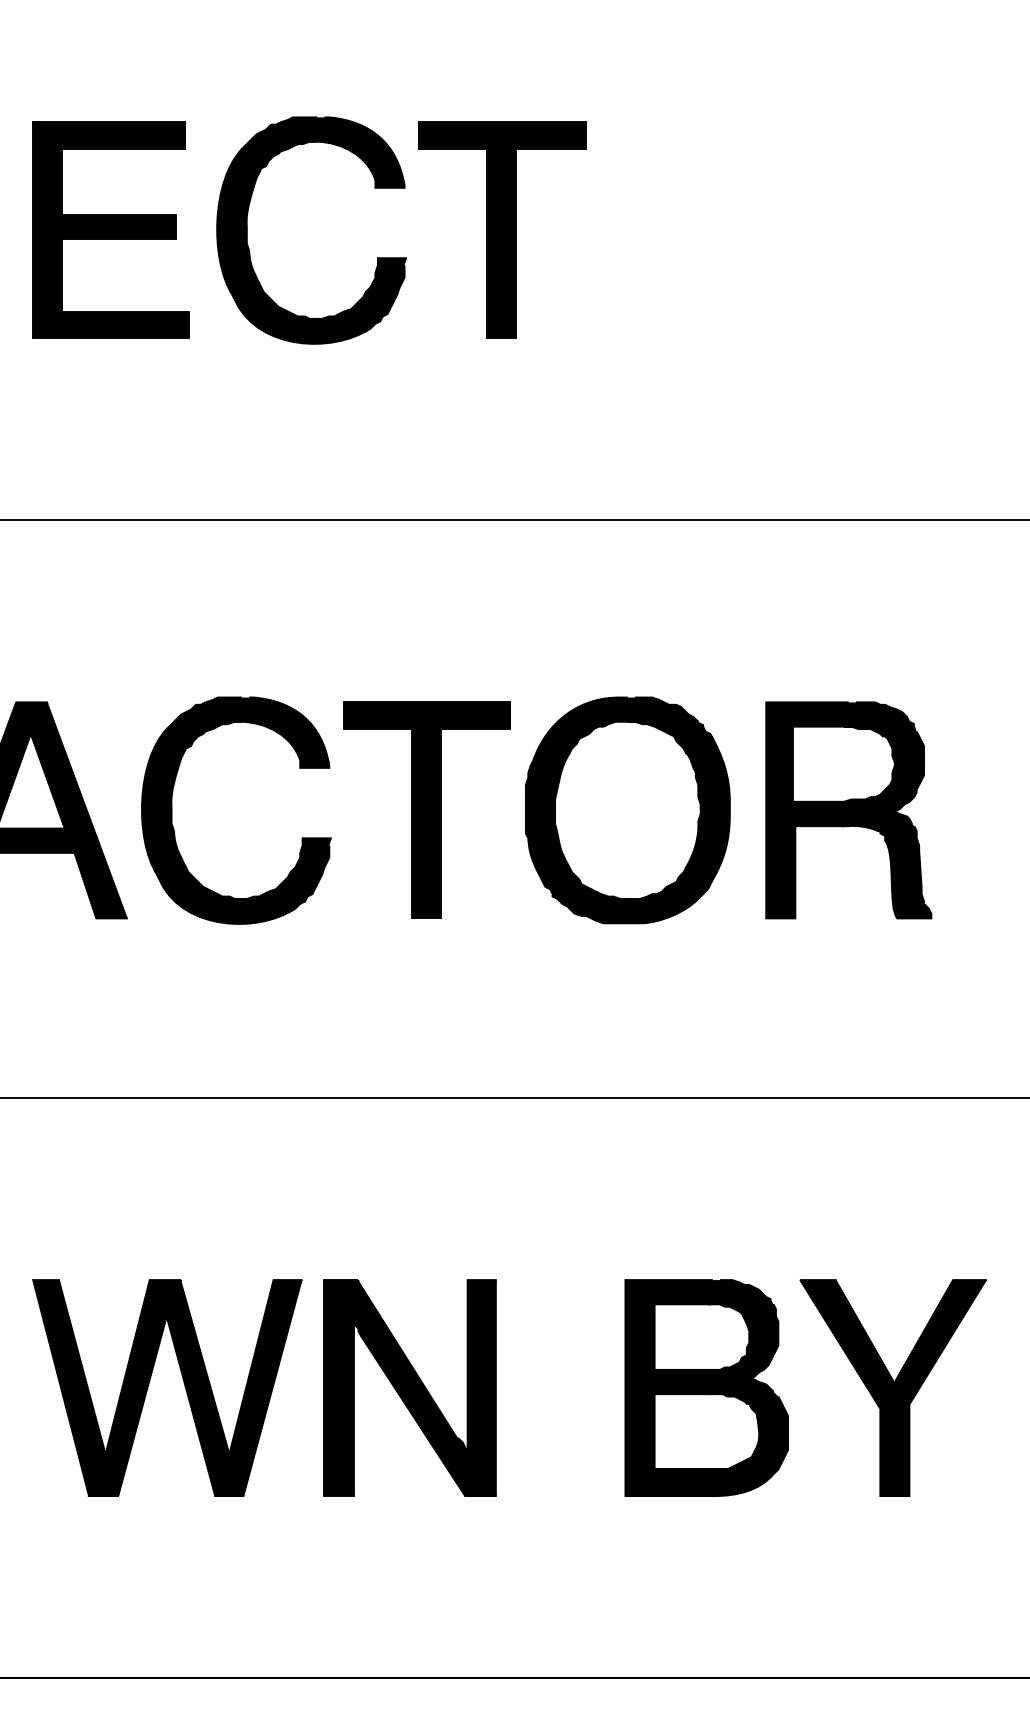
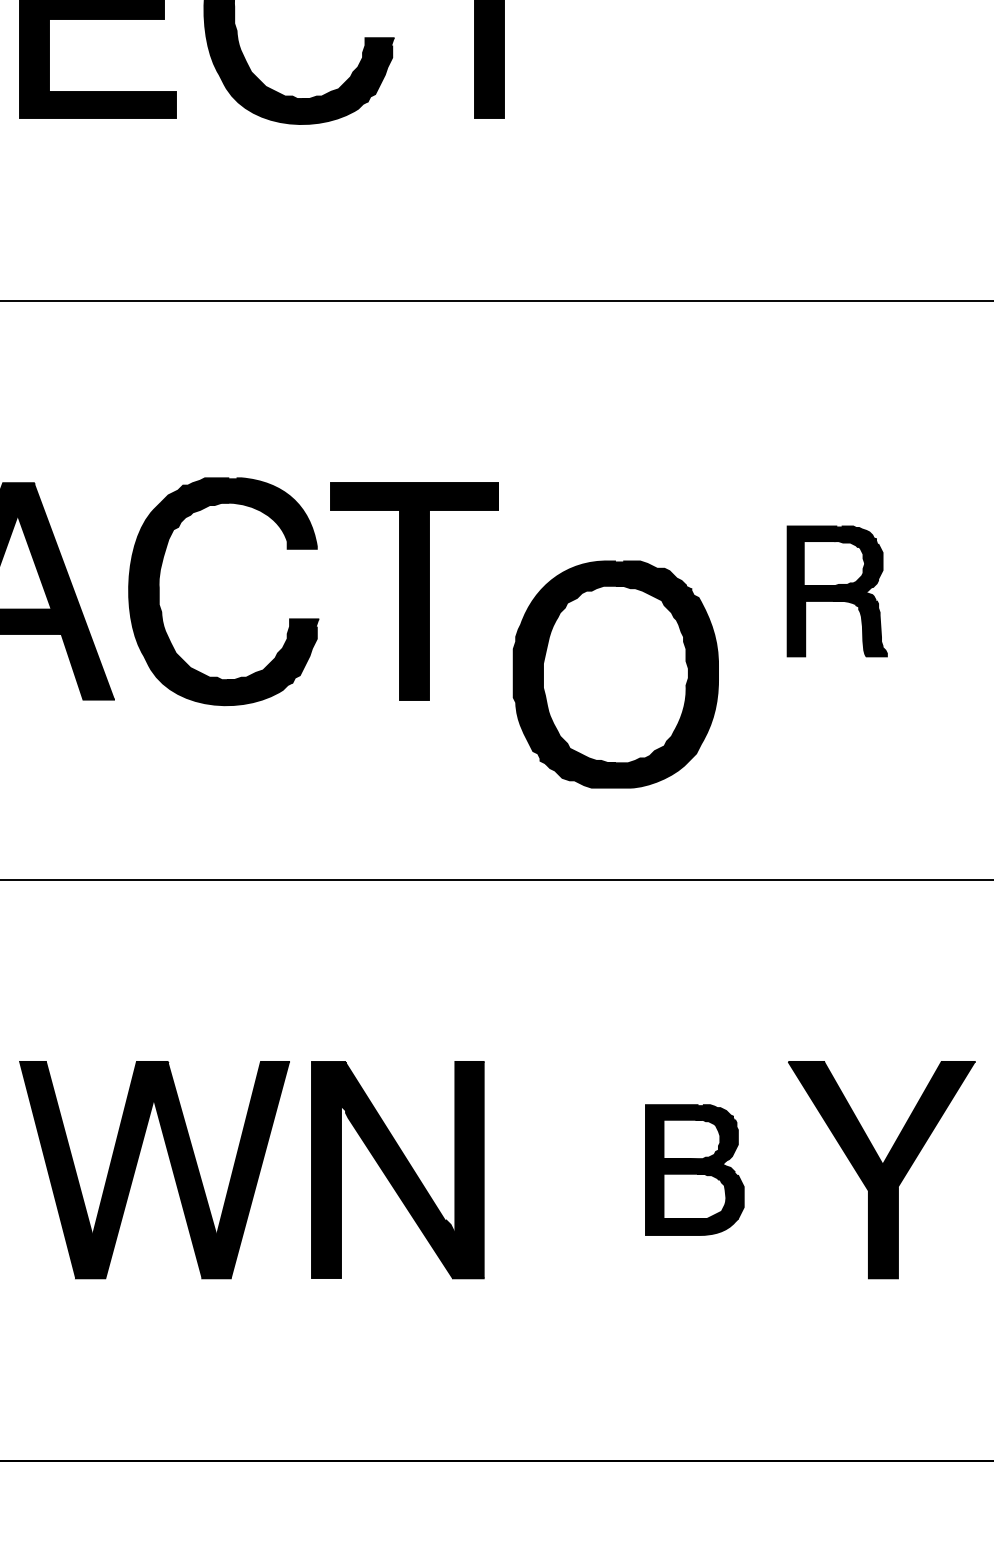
part: (627, 810) -> (615, 674), moved
part: (848, 810) -> (836, 591), size x0.6
part: (706, 1387) -> (694, 1169), size x0.6

